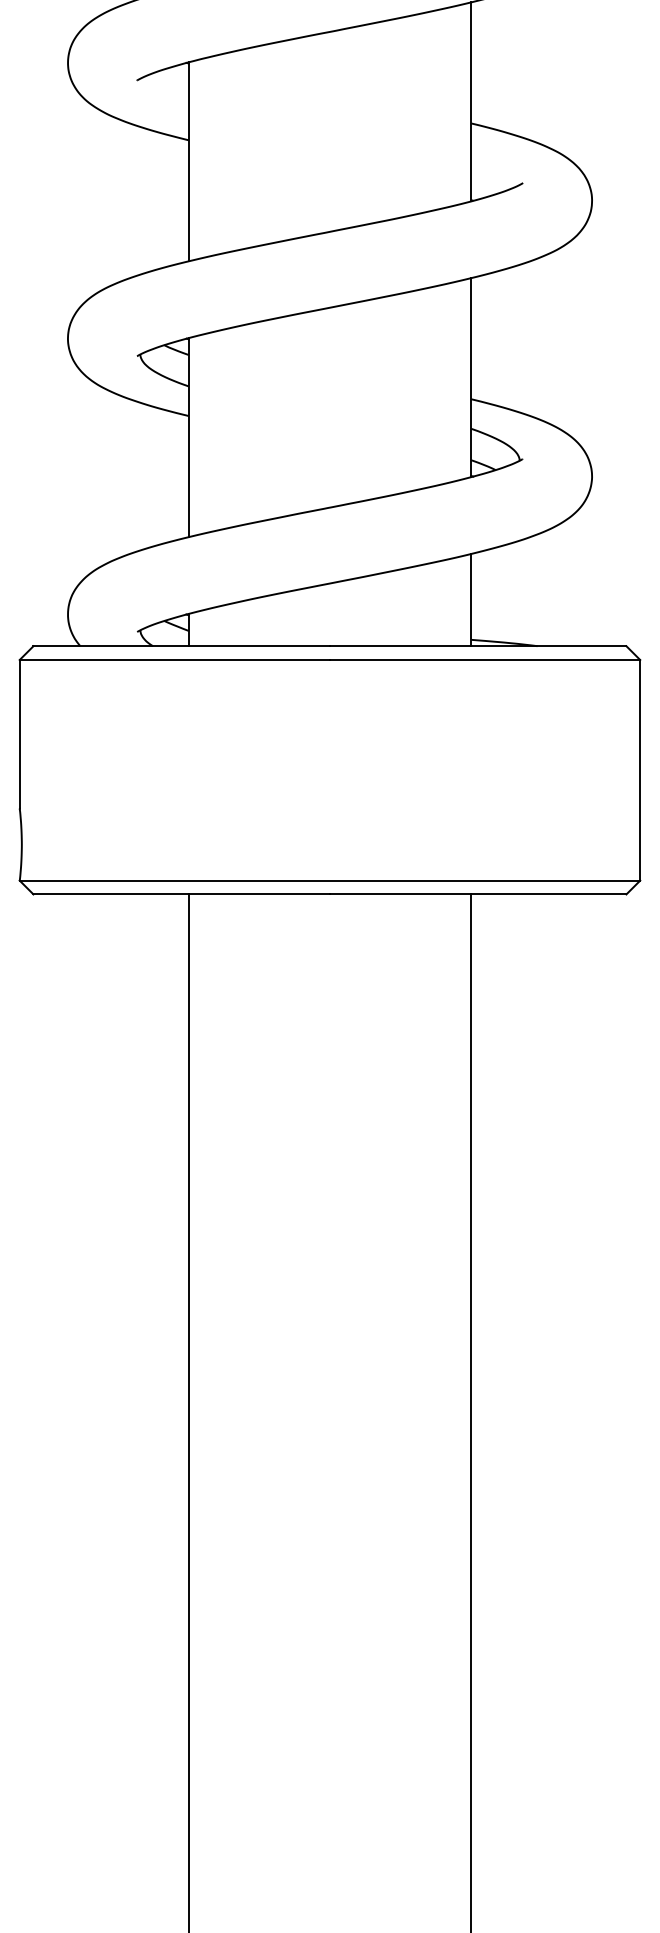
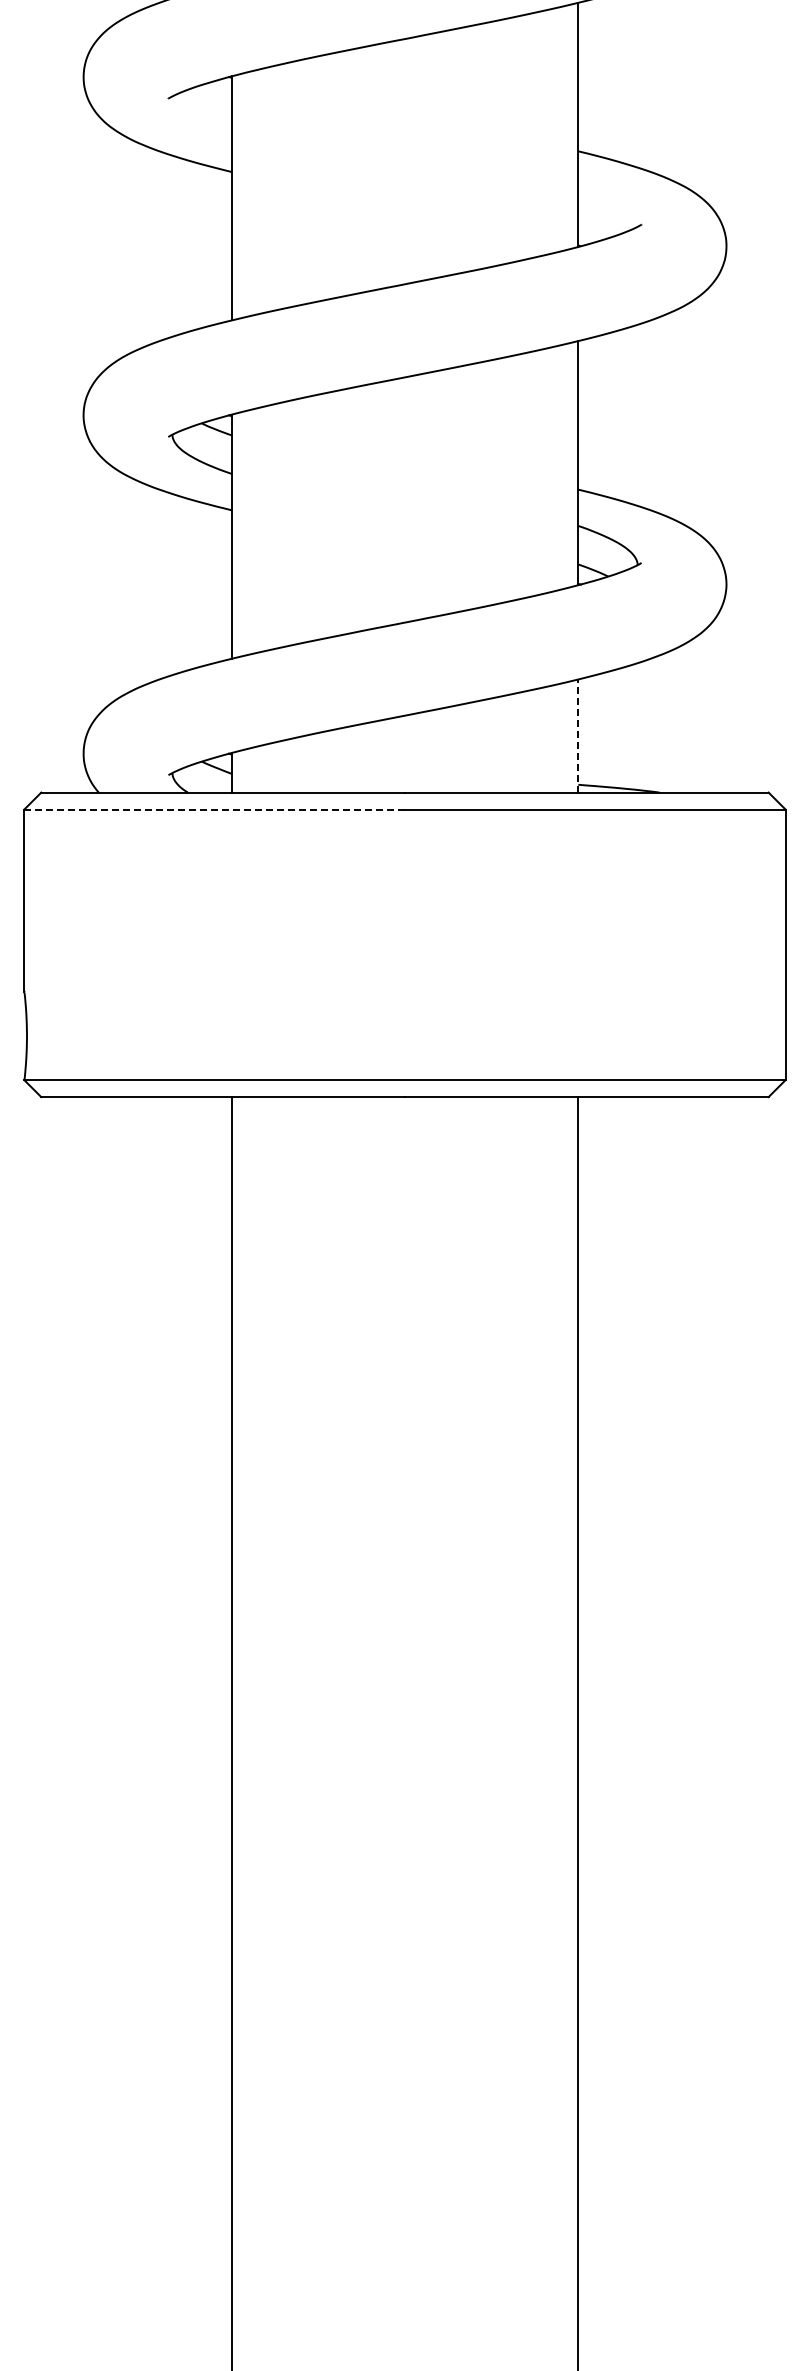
line: (471, 600) -> (578, 736), solid -> dashed
line: (174, 659) -> (214, 809), solid -> dashed

